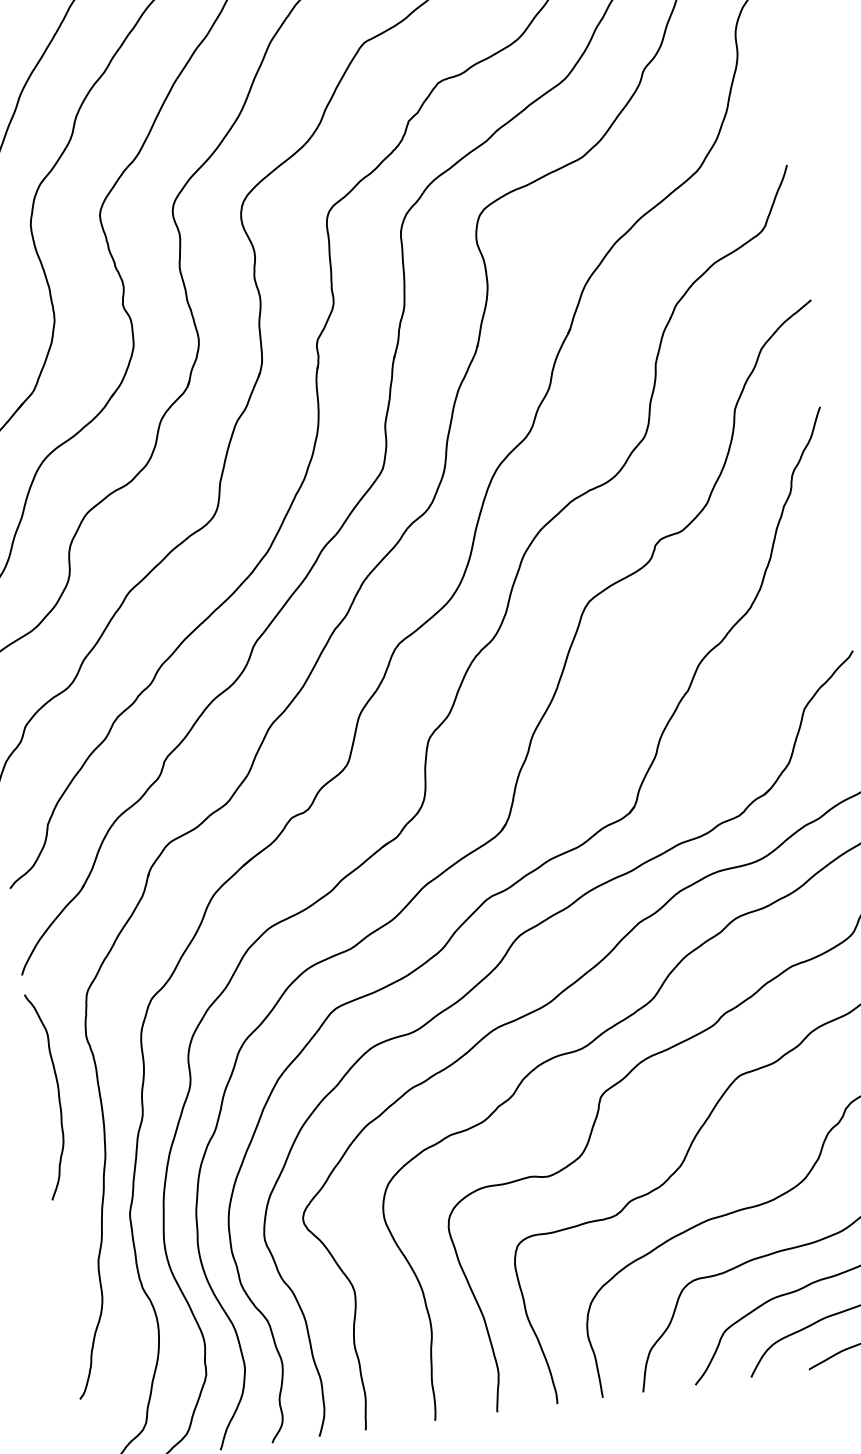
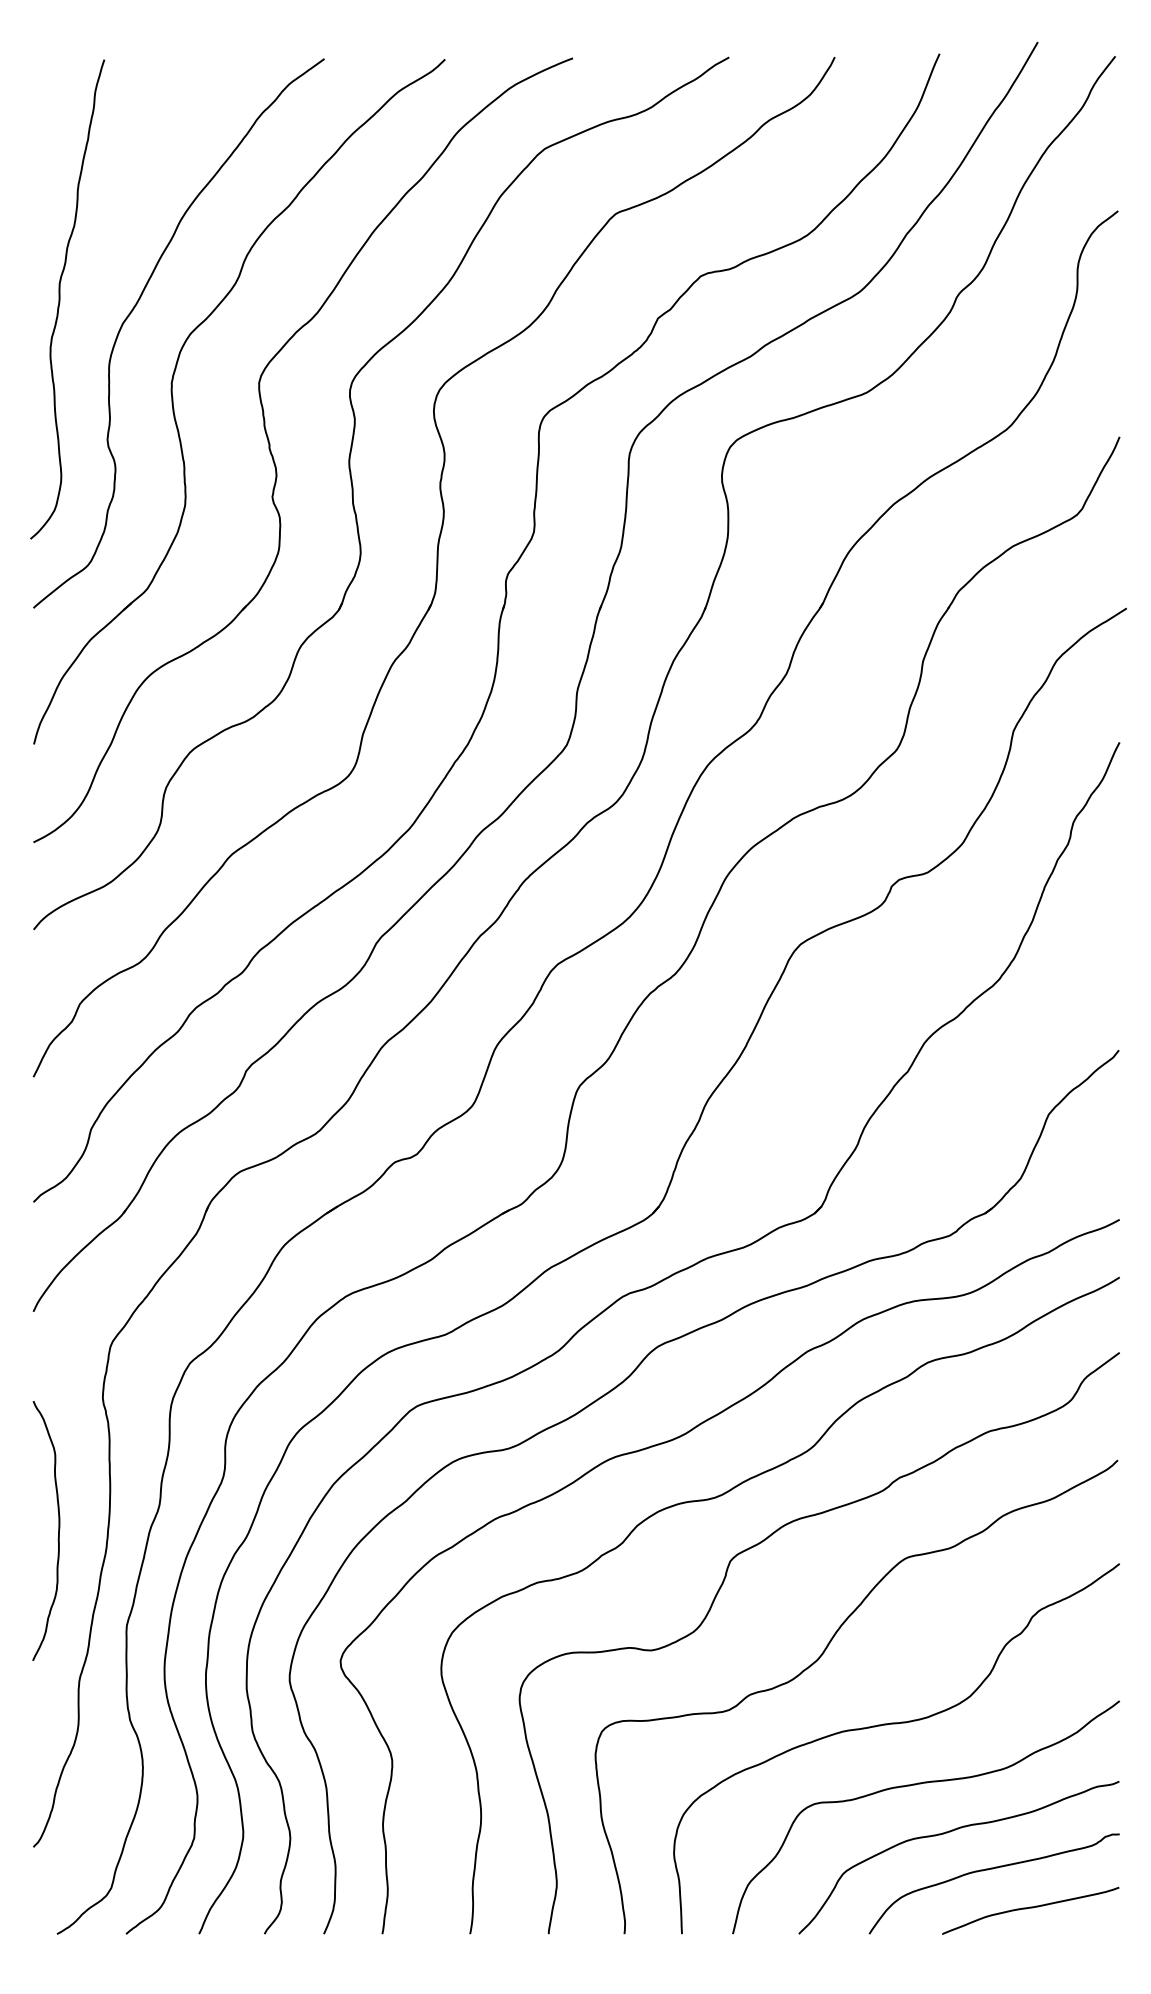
curve: (58, 1094) -> (58, 1530), moved

